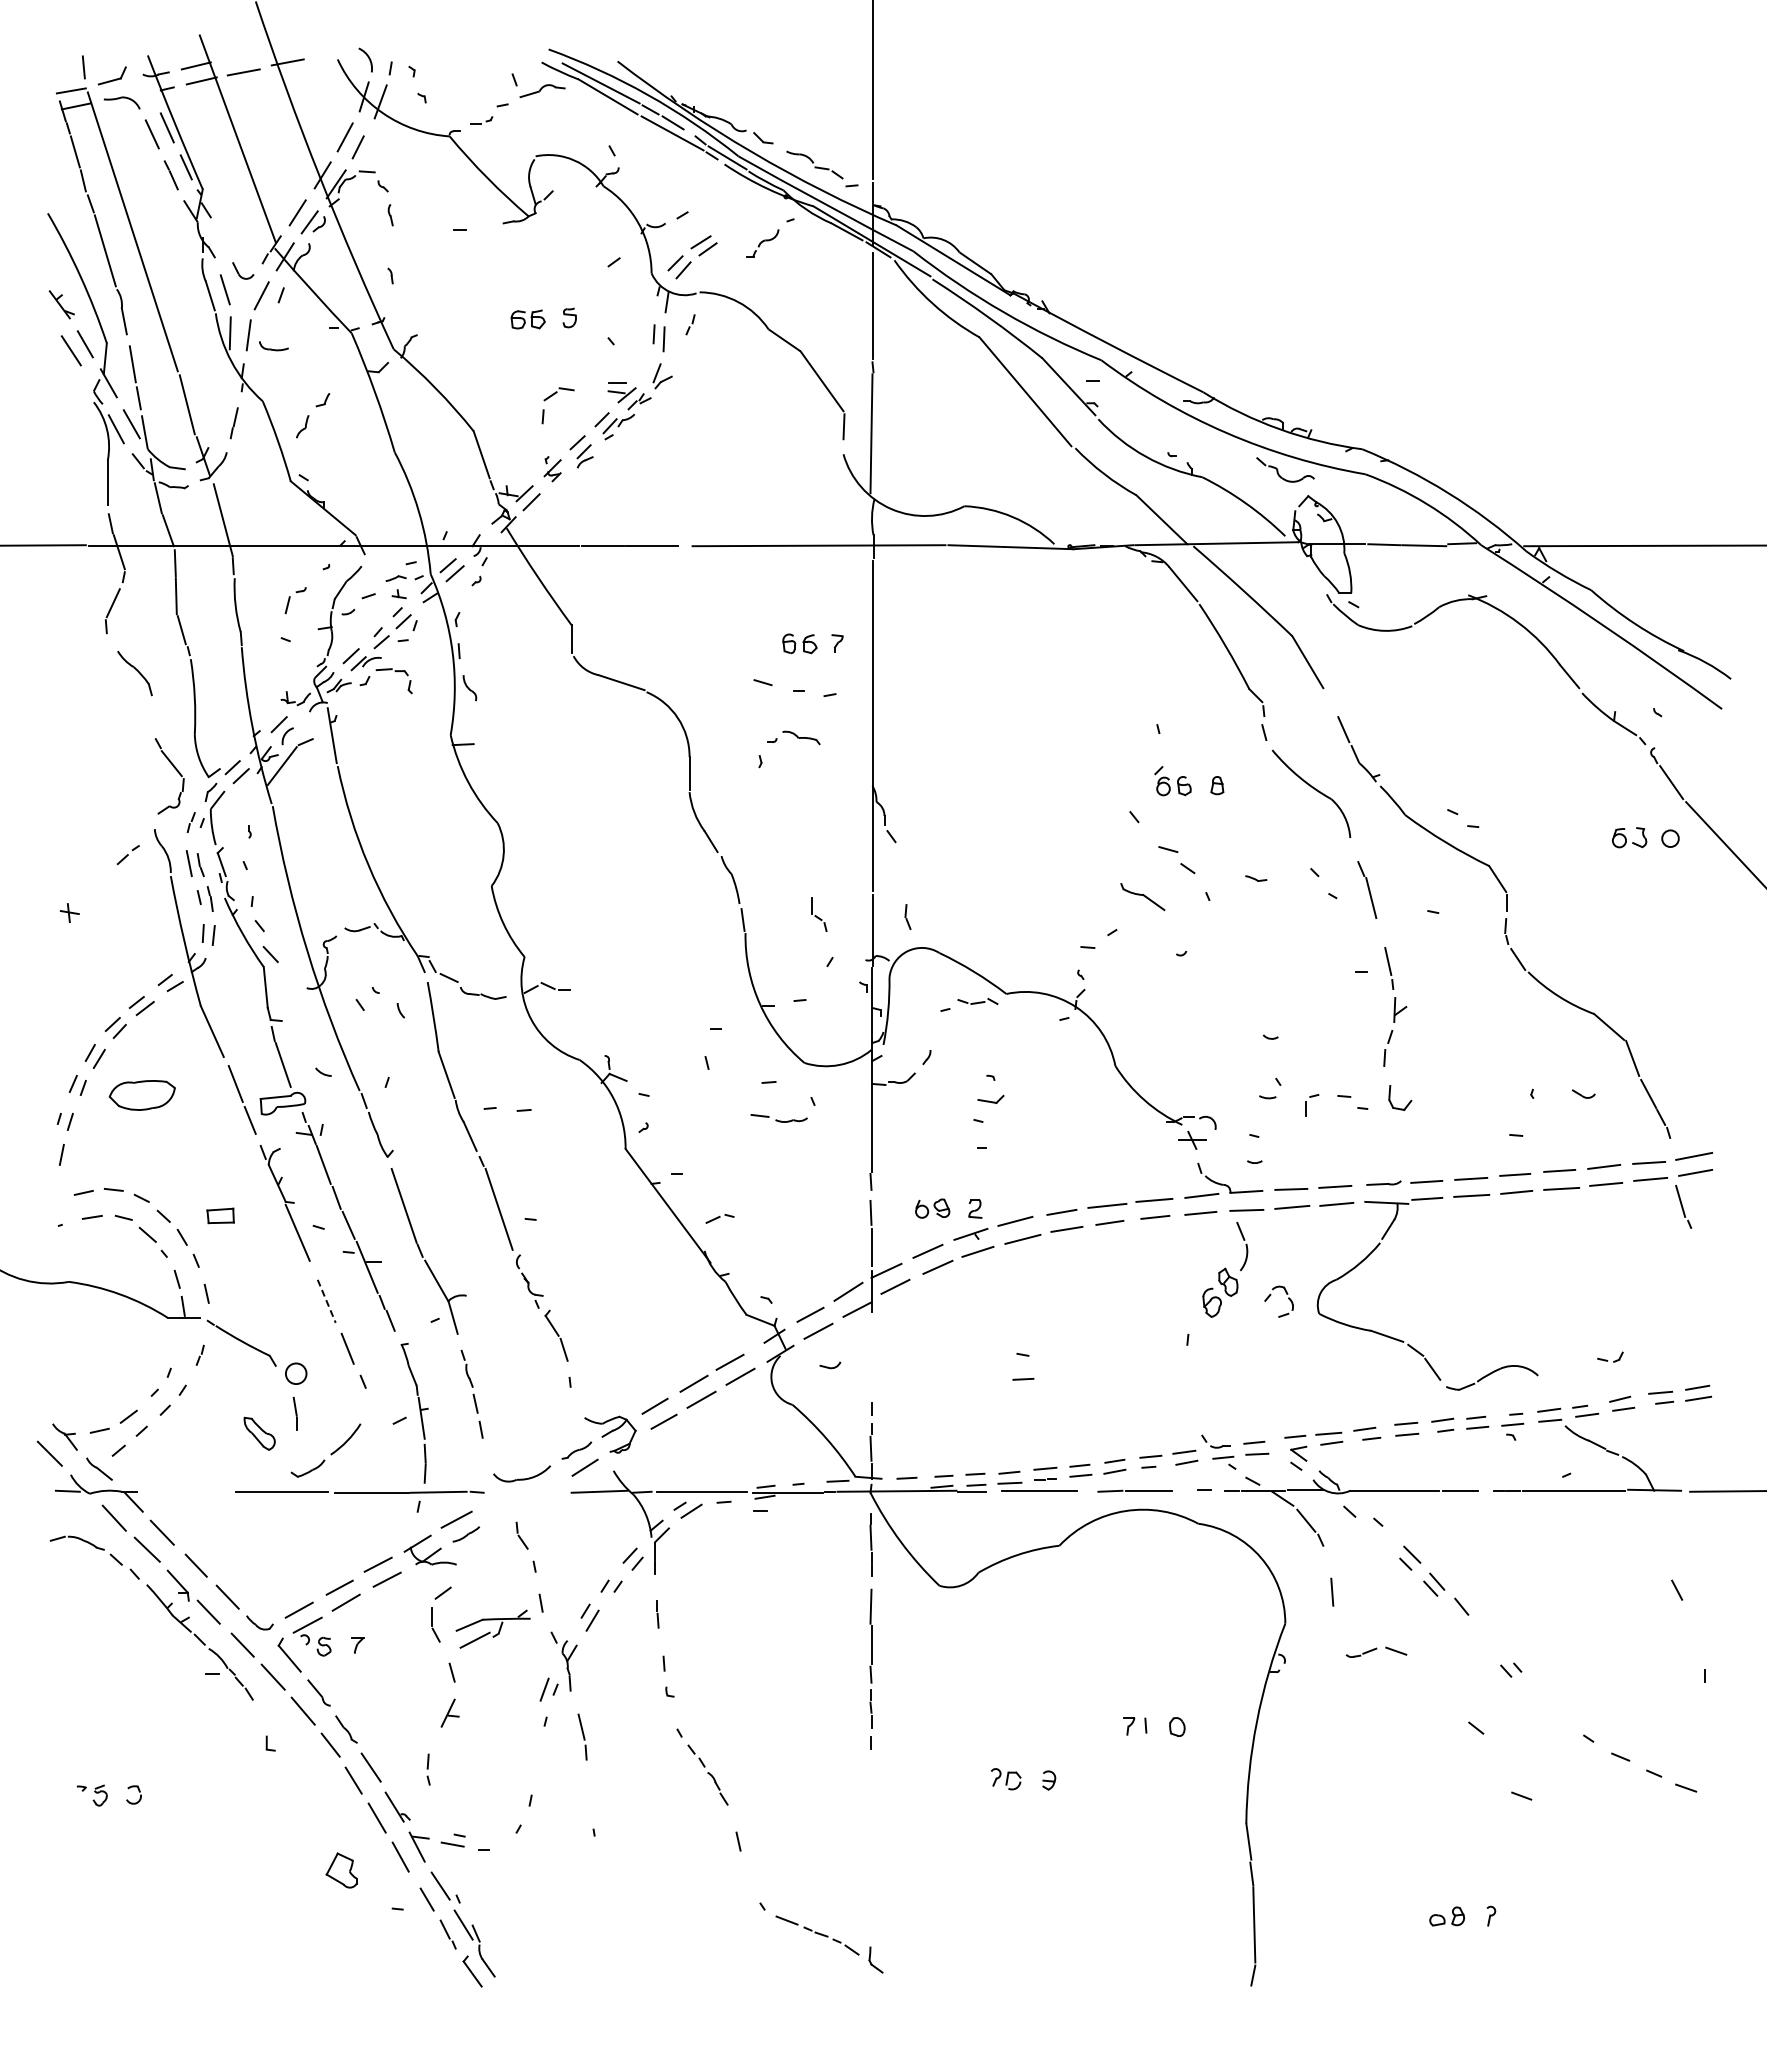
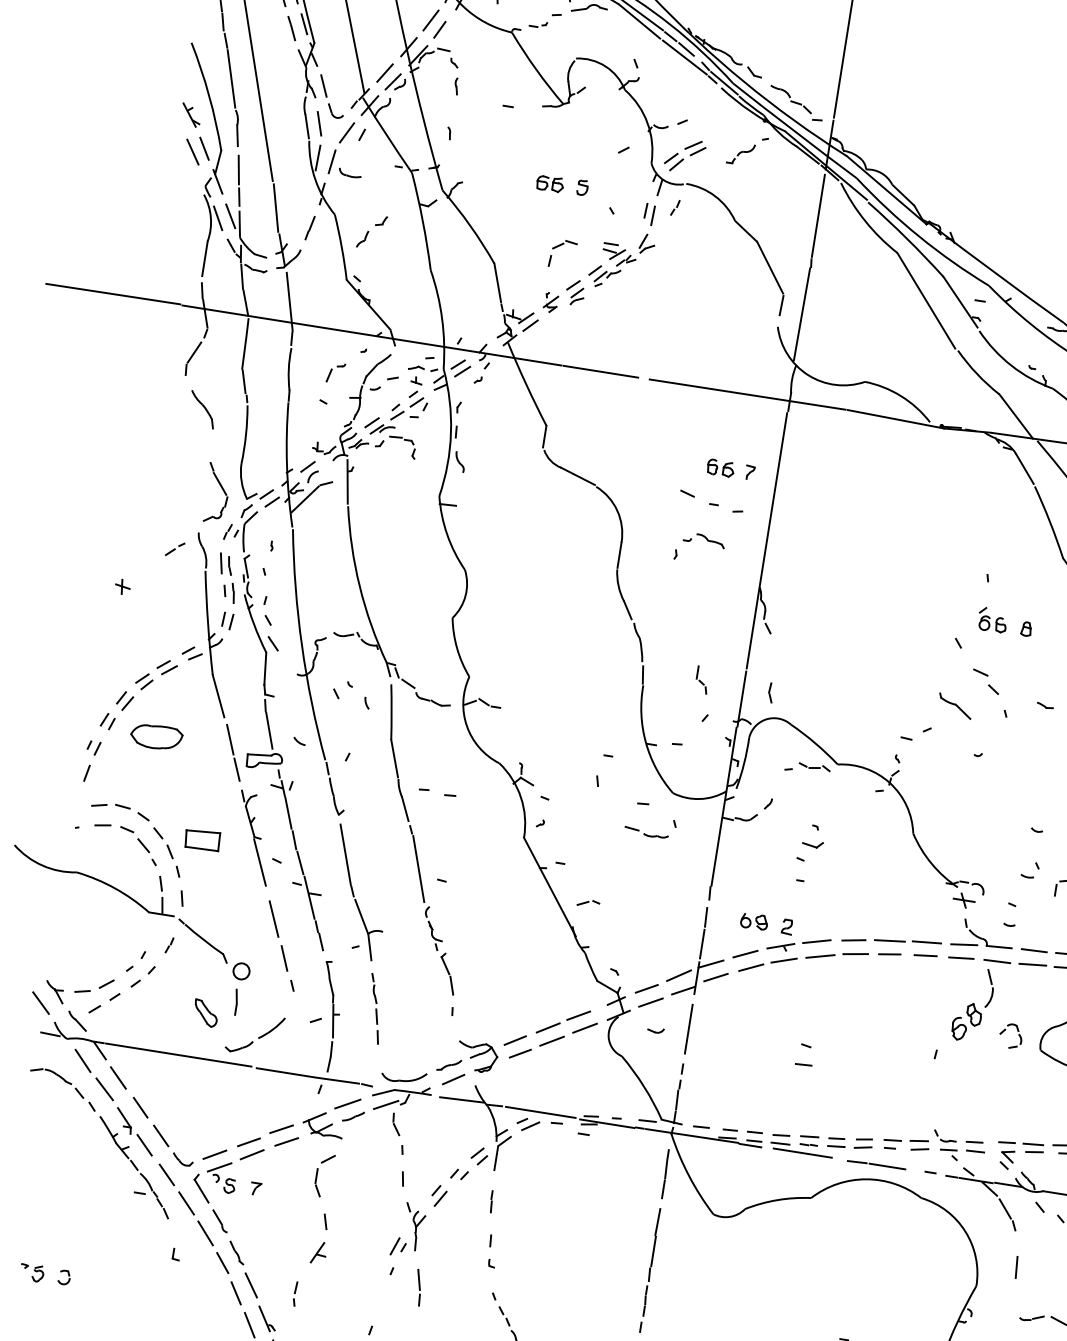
line: (222, 241) -> (323, 86), added
part: (220, 1215) -> (202, 839), size x1.67
line: (326, 1301) -> (273, 919), dashed -> solid
line: (871, 1356) -> (688, 1028), added
line: (186, 1491) -> (142, 1049), added
part: (492, 1628) -> (401, 1097), moved

